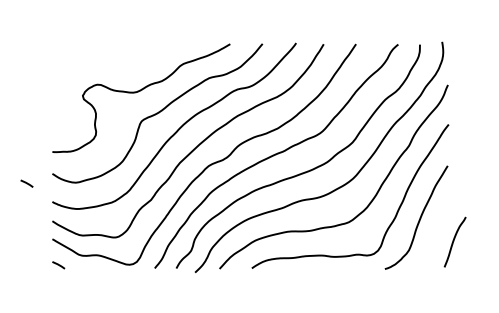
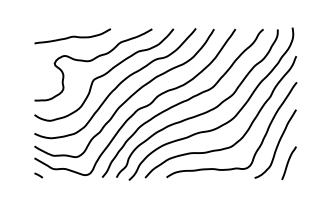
curve: (109, 55) -> (72, 36), added
curve: (26, 183) -> (17, 121), removed
curve: (454, 241) -> (288, 162), moved

